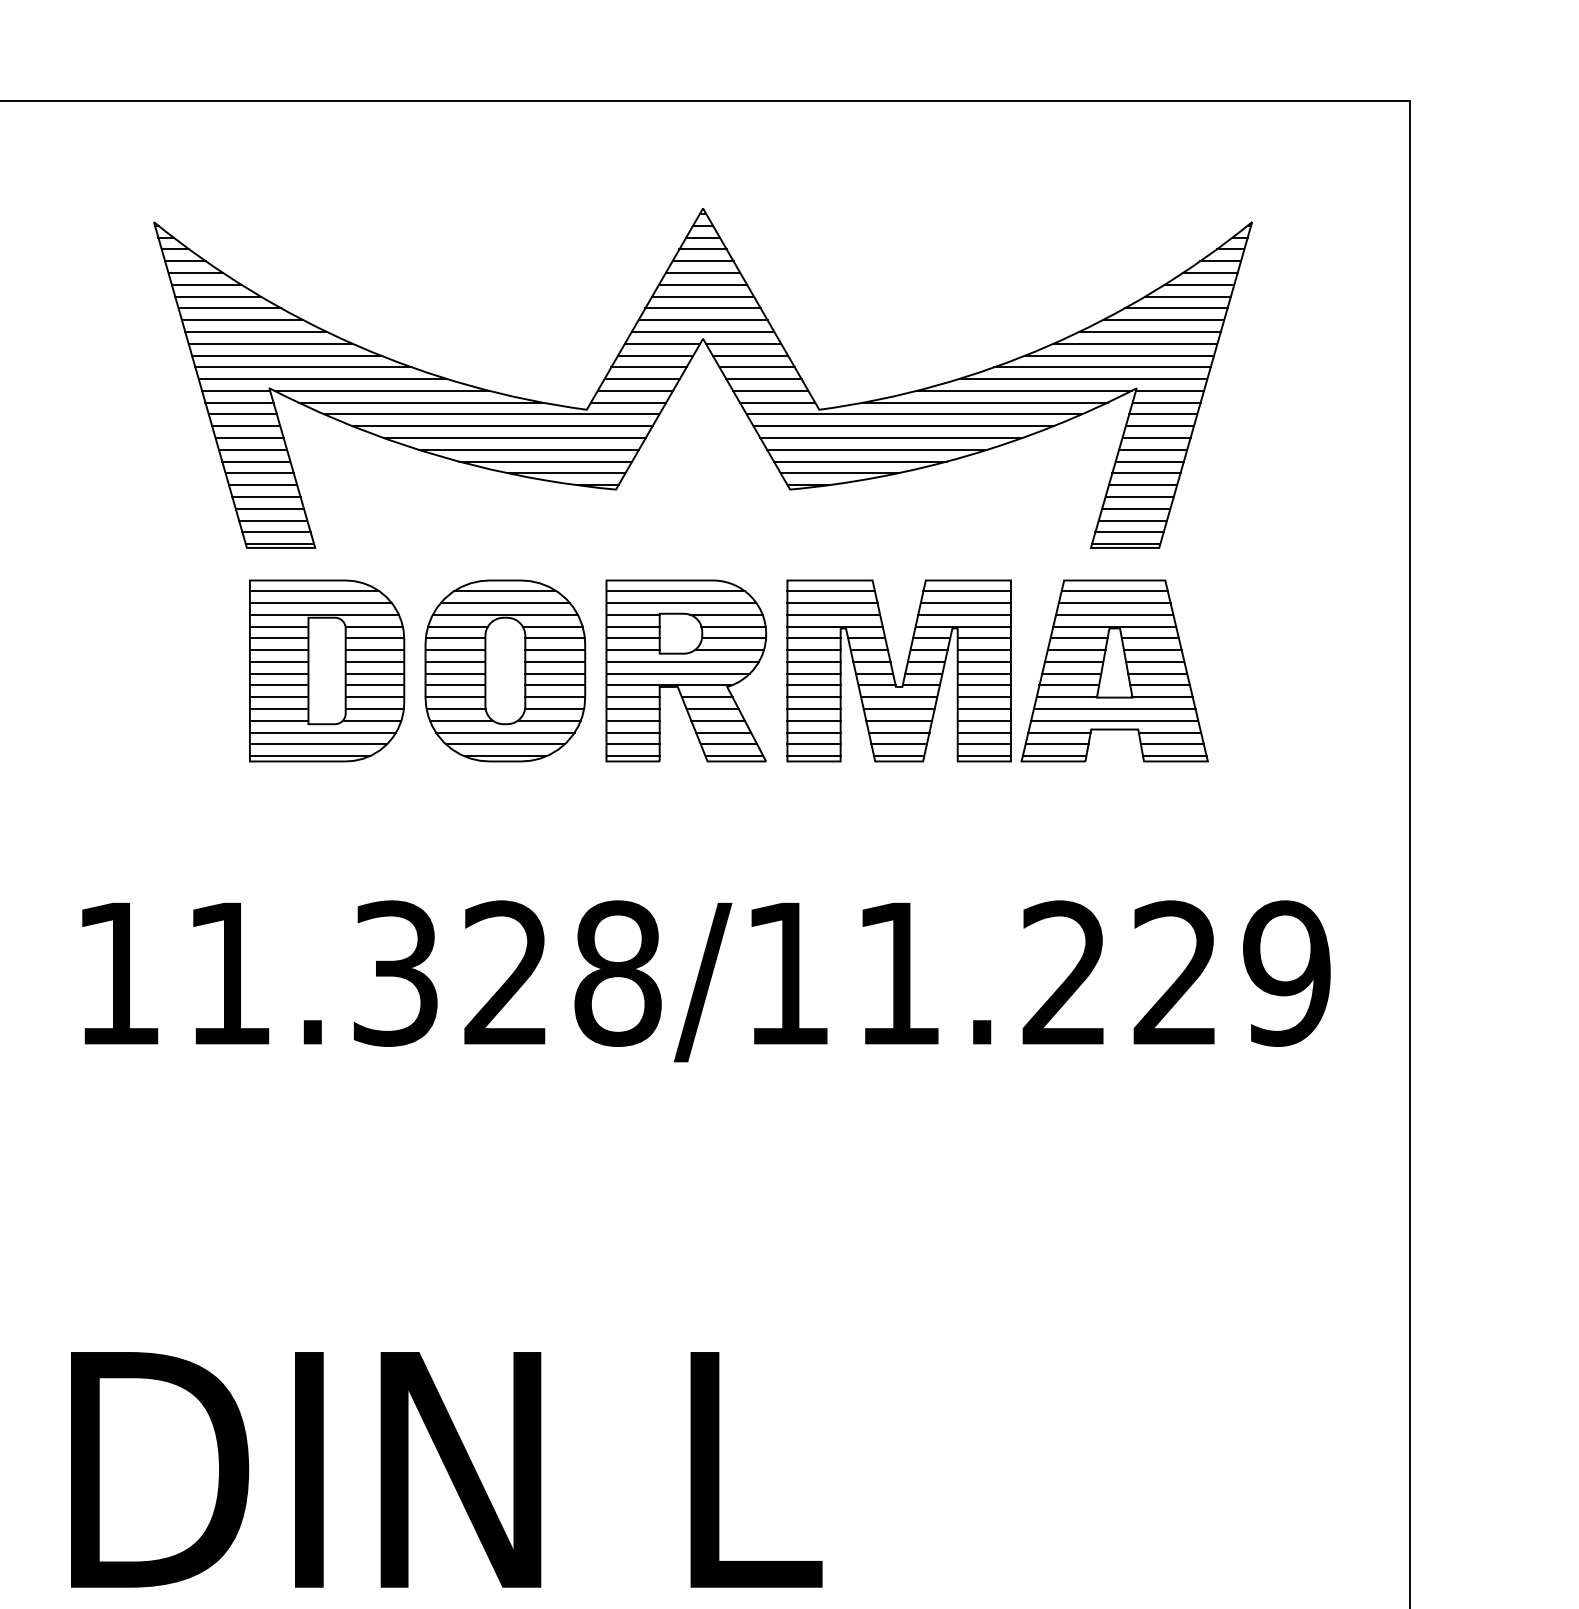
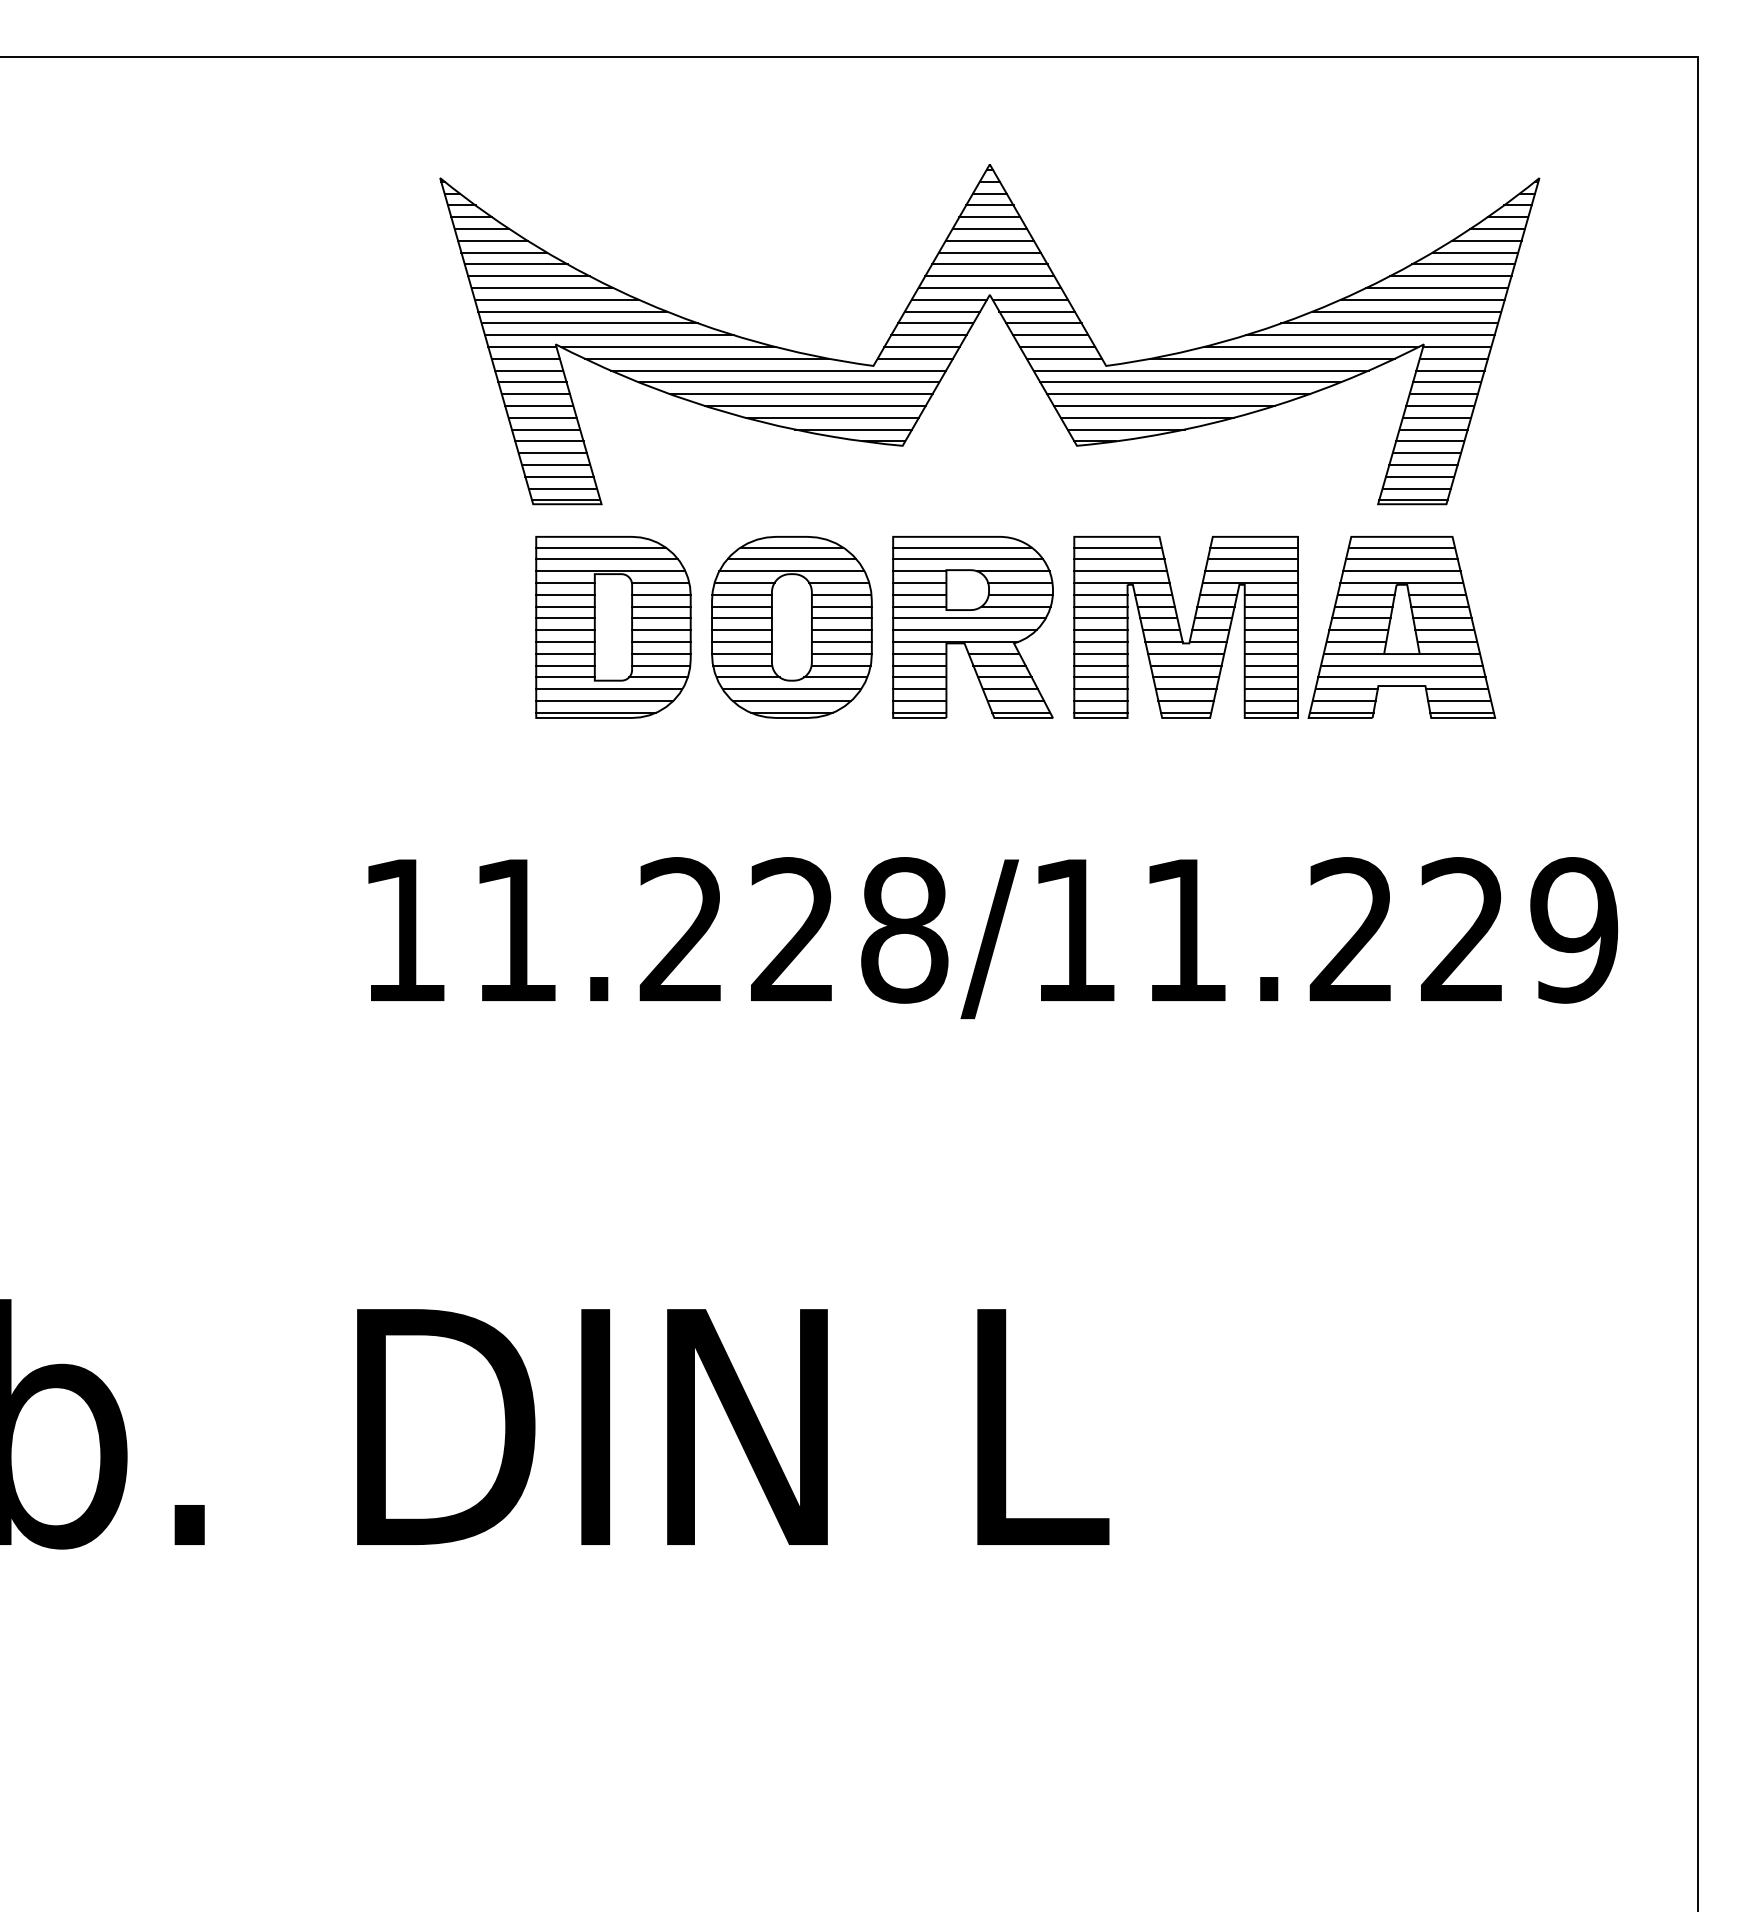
text: (395, 973) -> (681, 930), 11.328/11.229 -> 11.228/11.229

